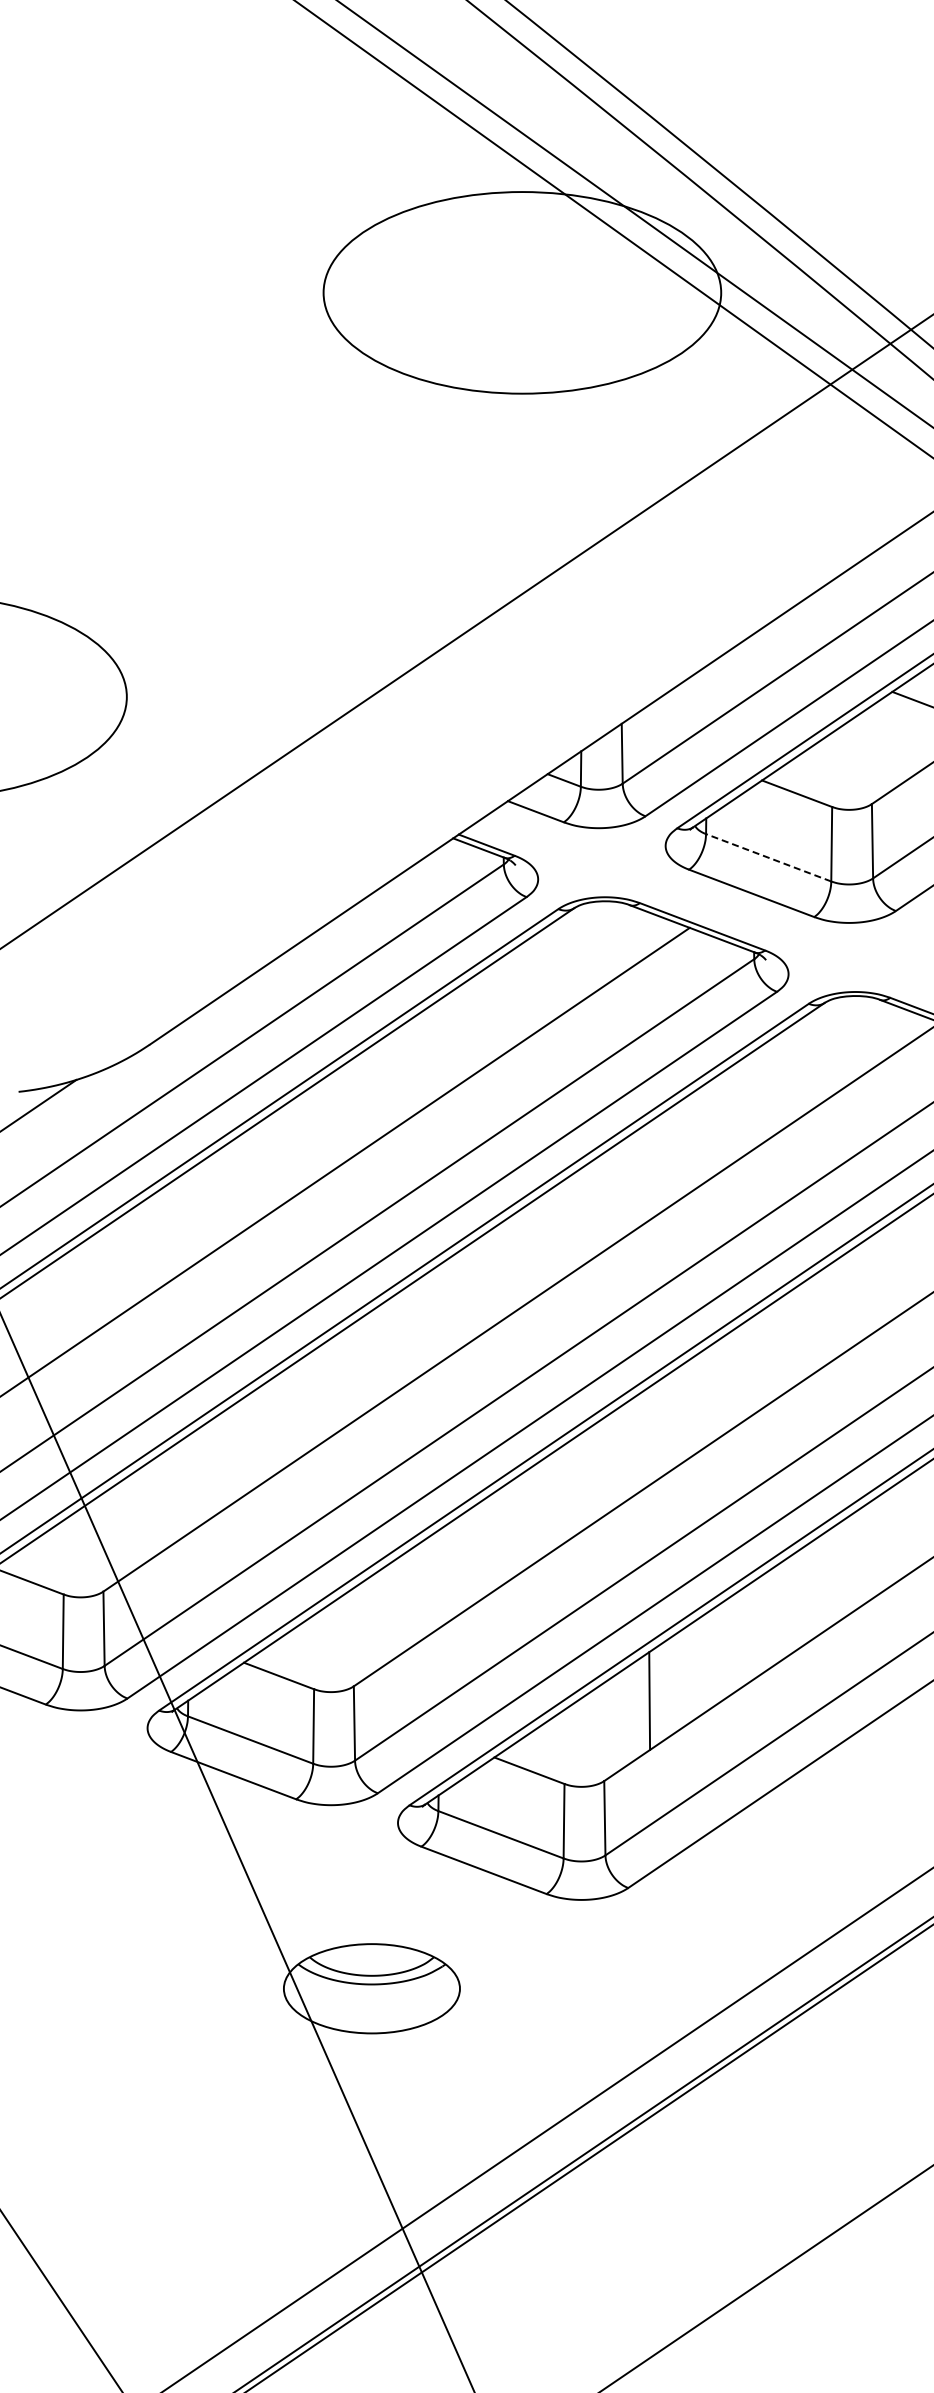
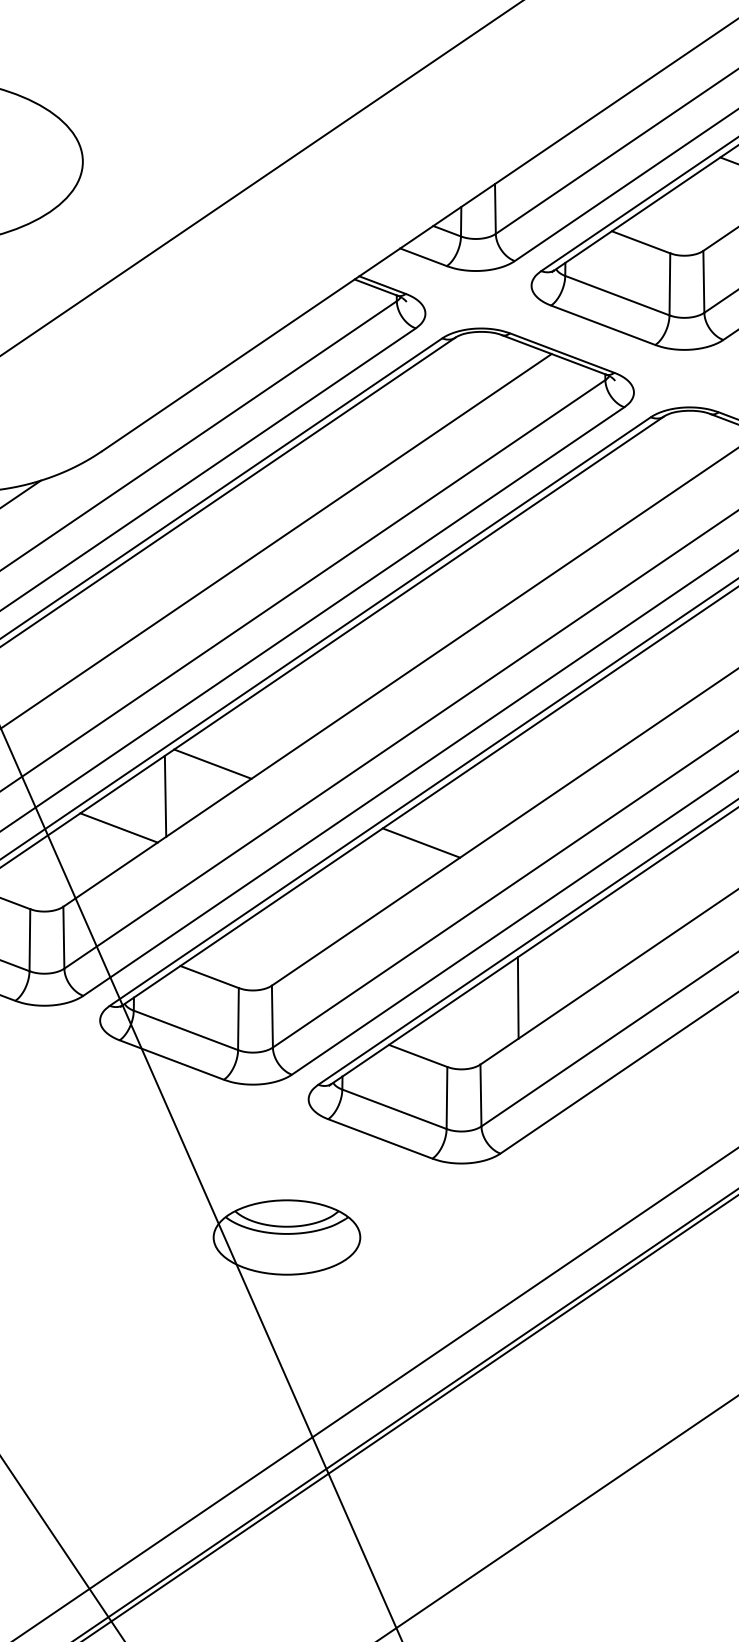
line: (768, 857) -> (617, 295), dashed -> solid
line: (282, 1419) -> (212, 763), added
line: (225, 1458) -> (165, 795), added
line: (169, 1496) -> (118, 827), added
line: (532, 1514) -> (420, 842), added

